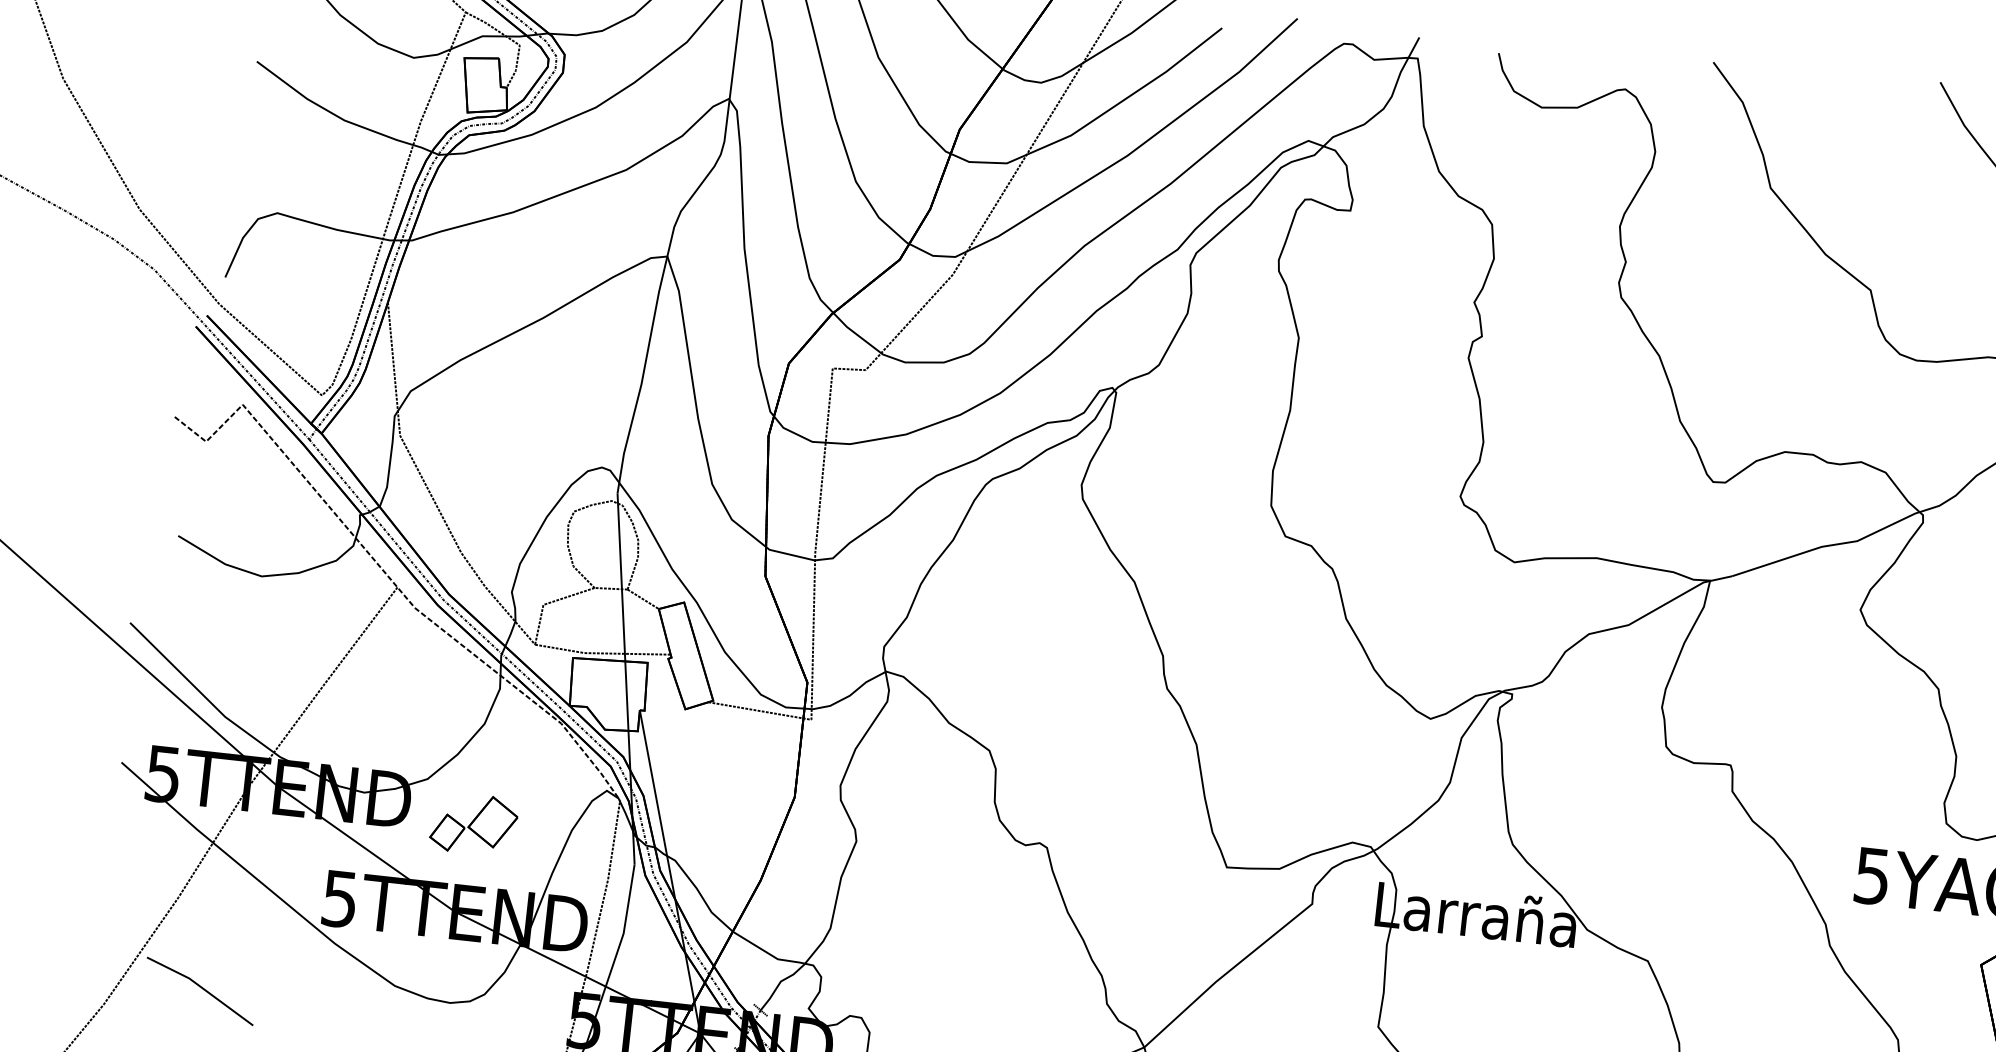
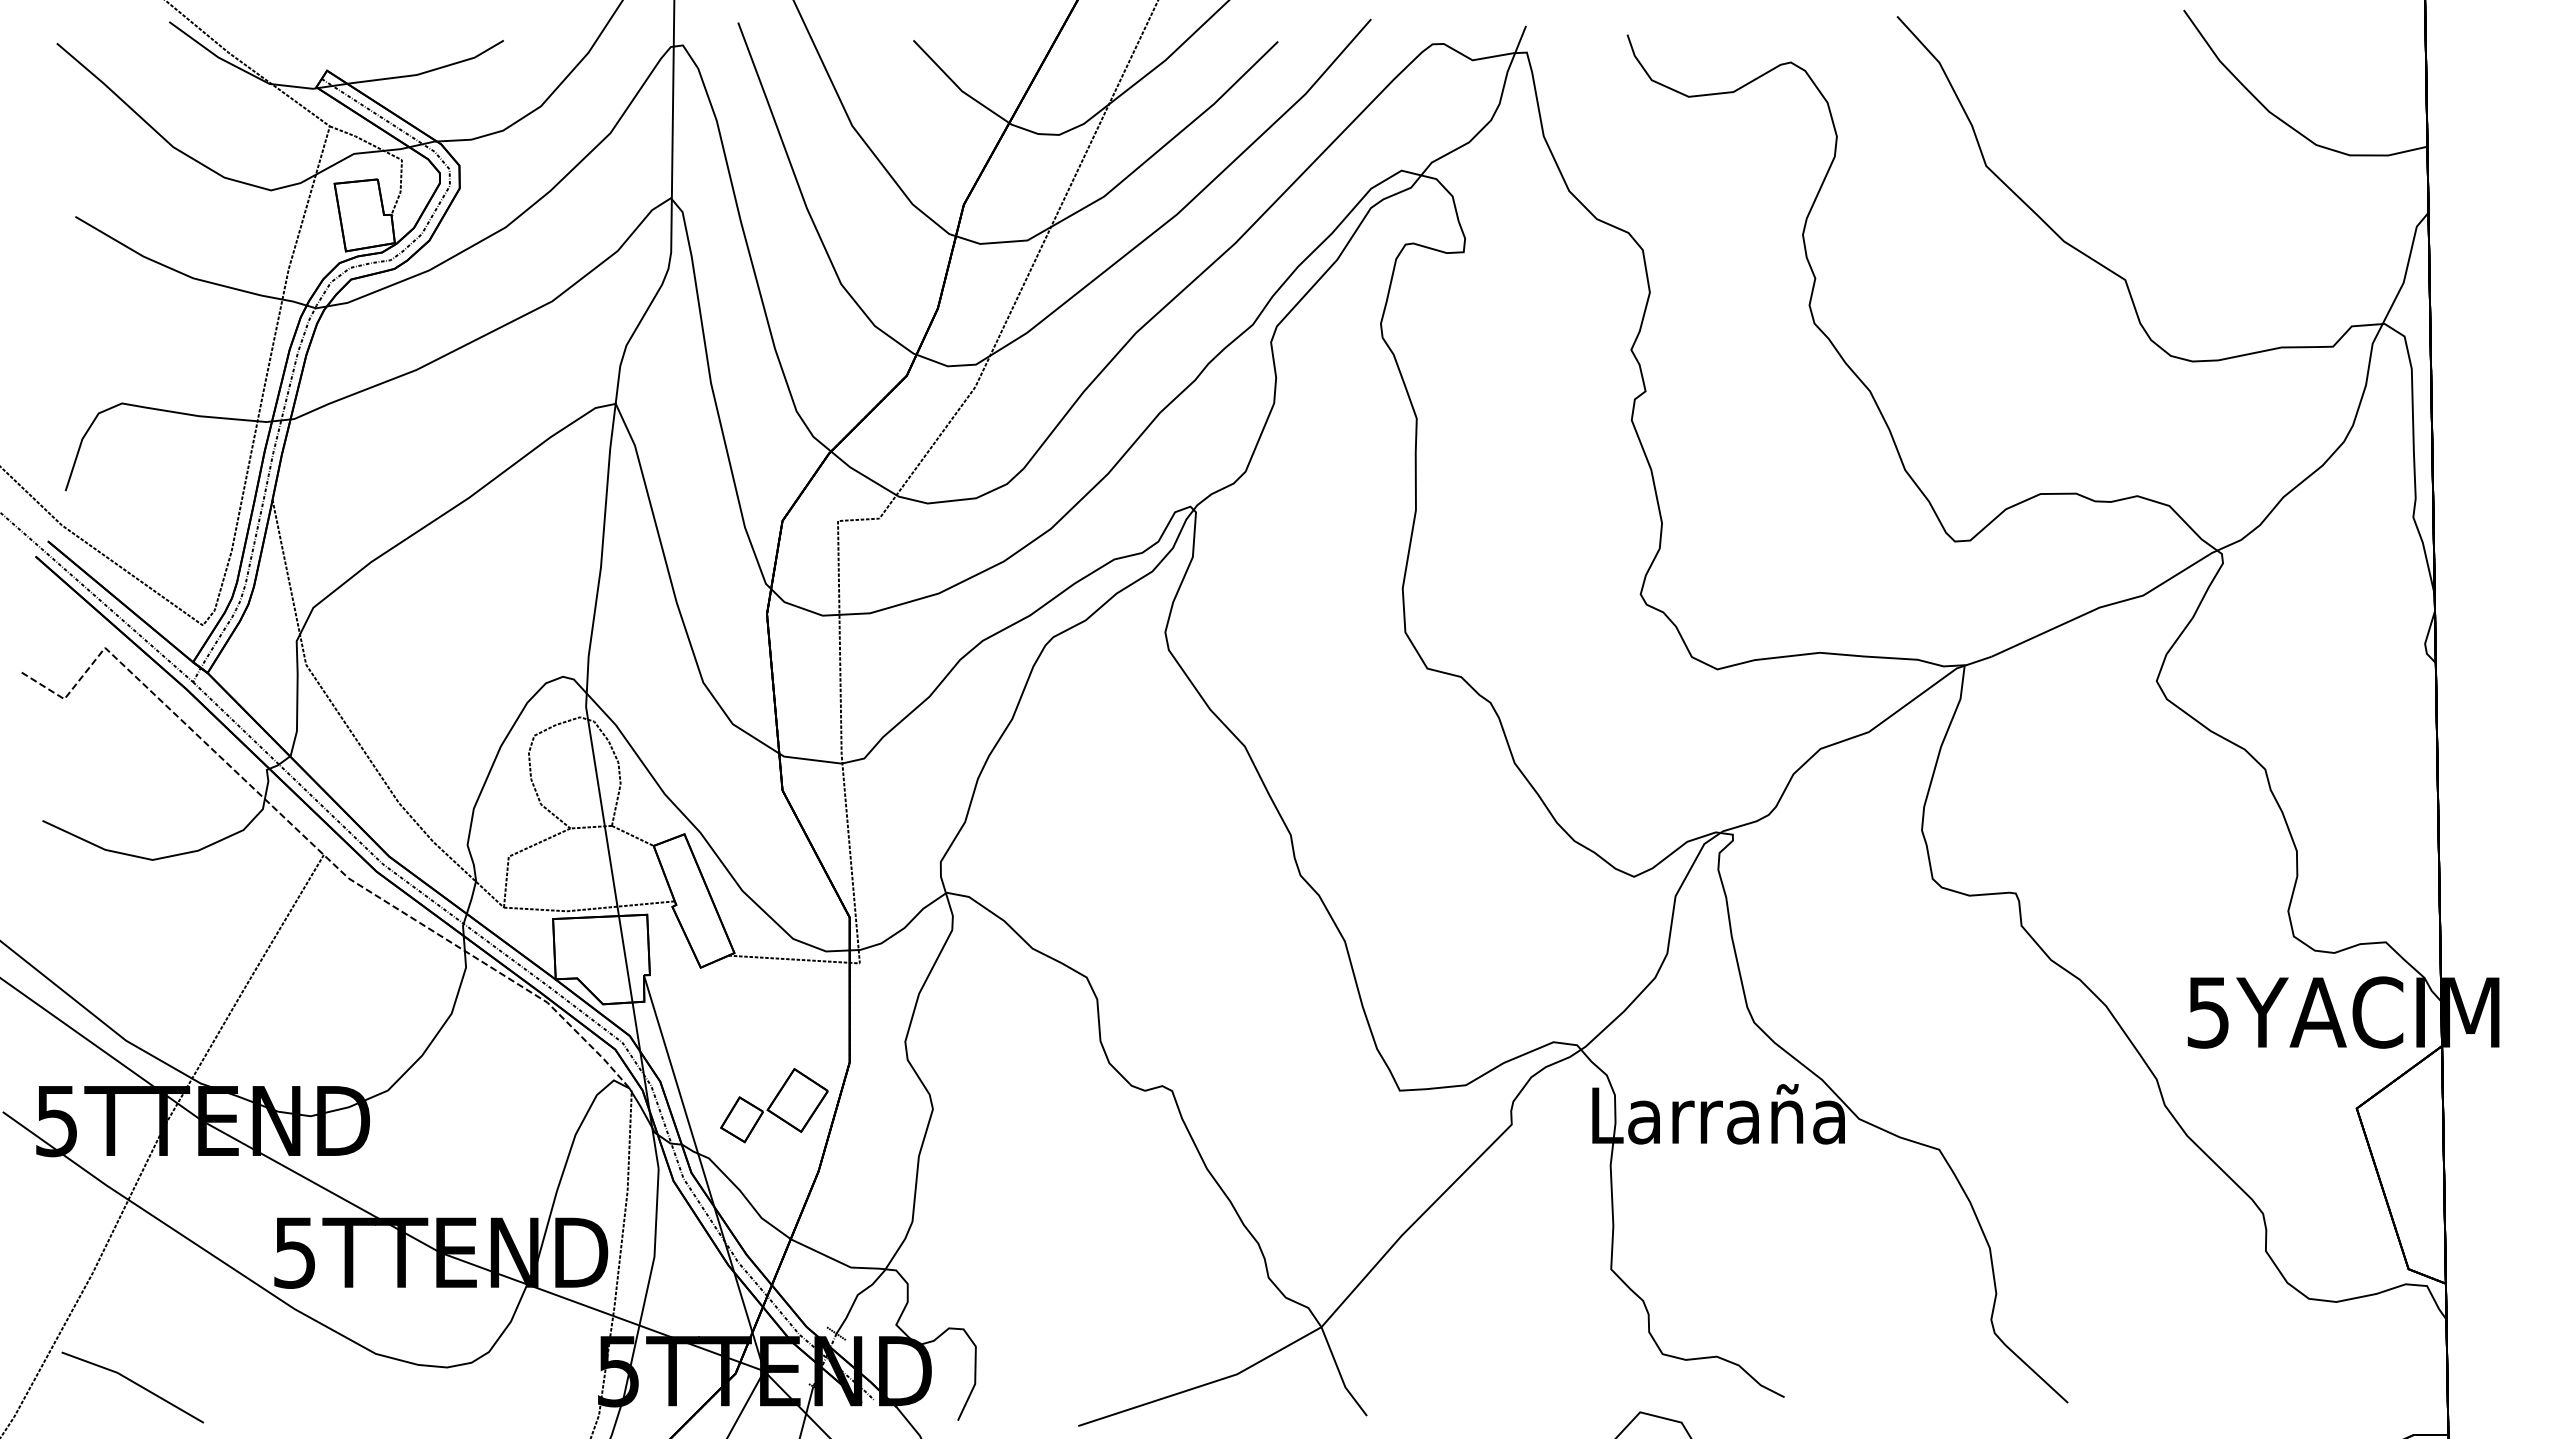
part: (474, 824) -> (774, 1105), moved

